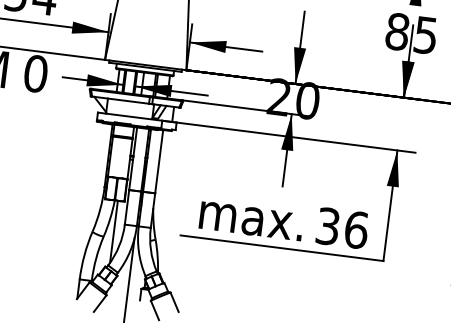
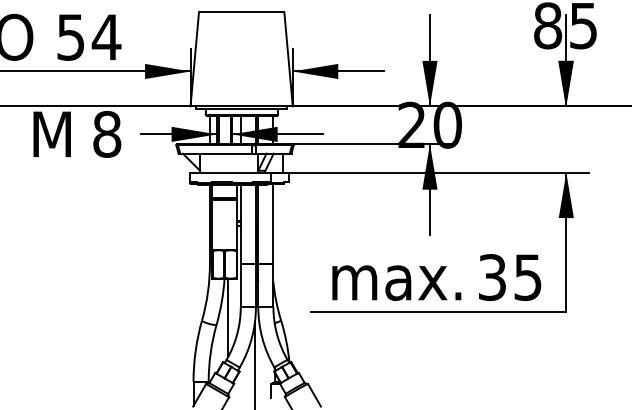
text: (36, 73) -> (107, 134), 0 -> 8
text: (356, 230) -> (528, 277), 36 -> 35

